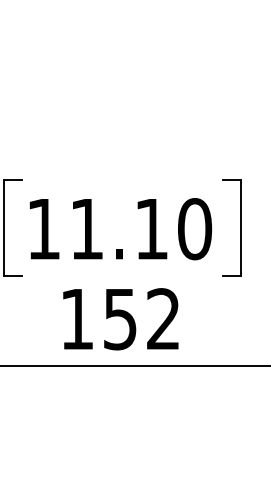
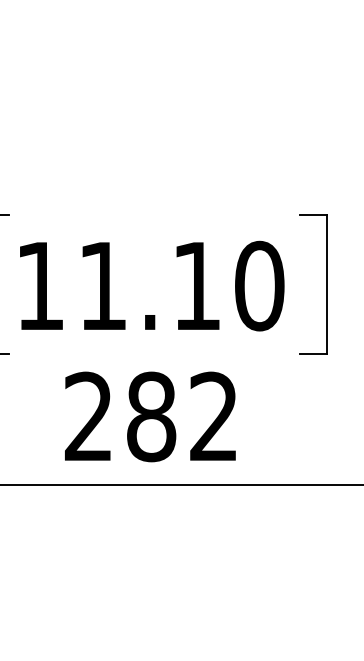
text: (98, 319) -> (119, 417), 152 -> 282

